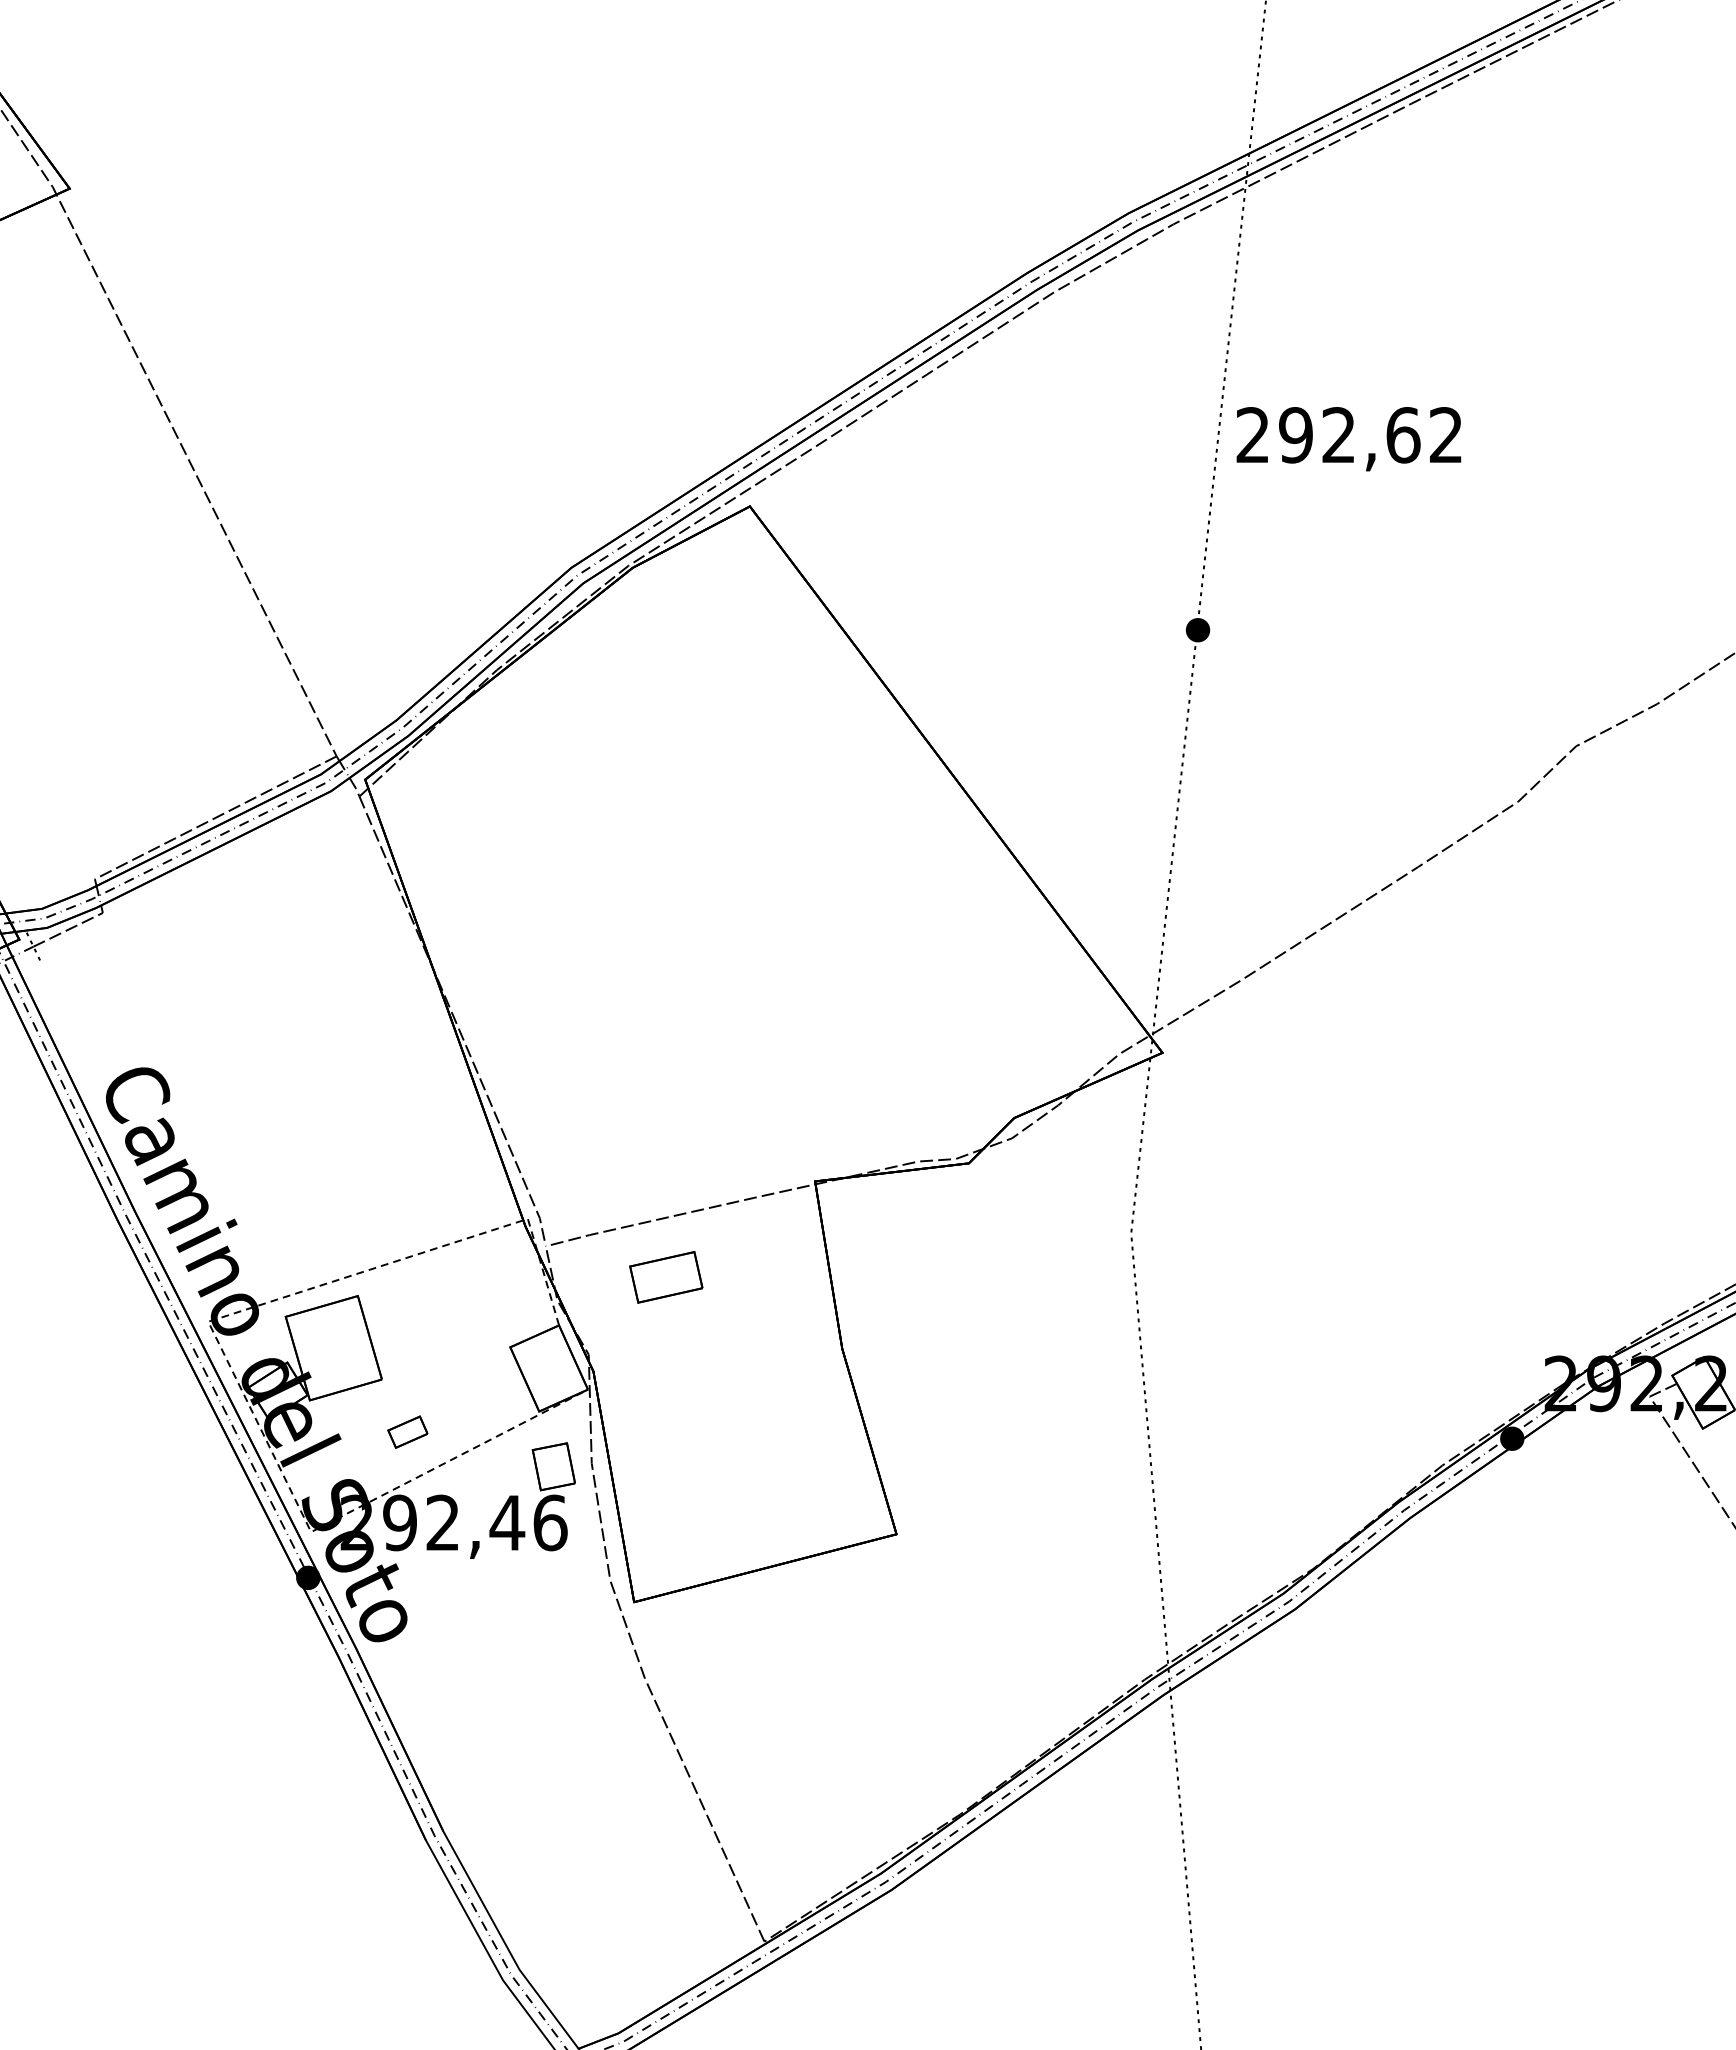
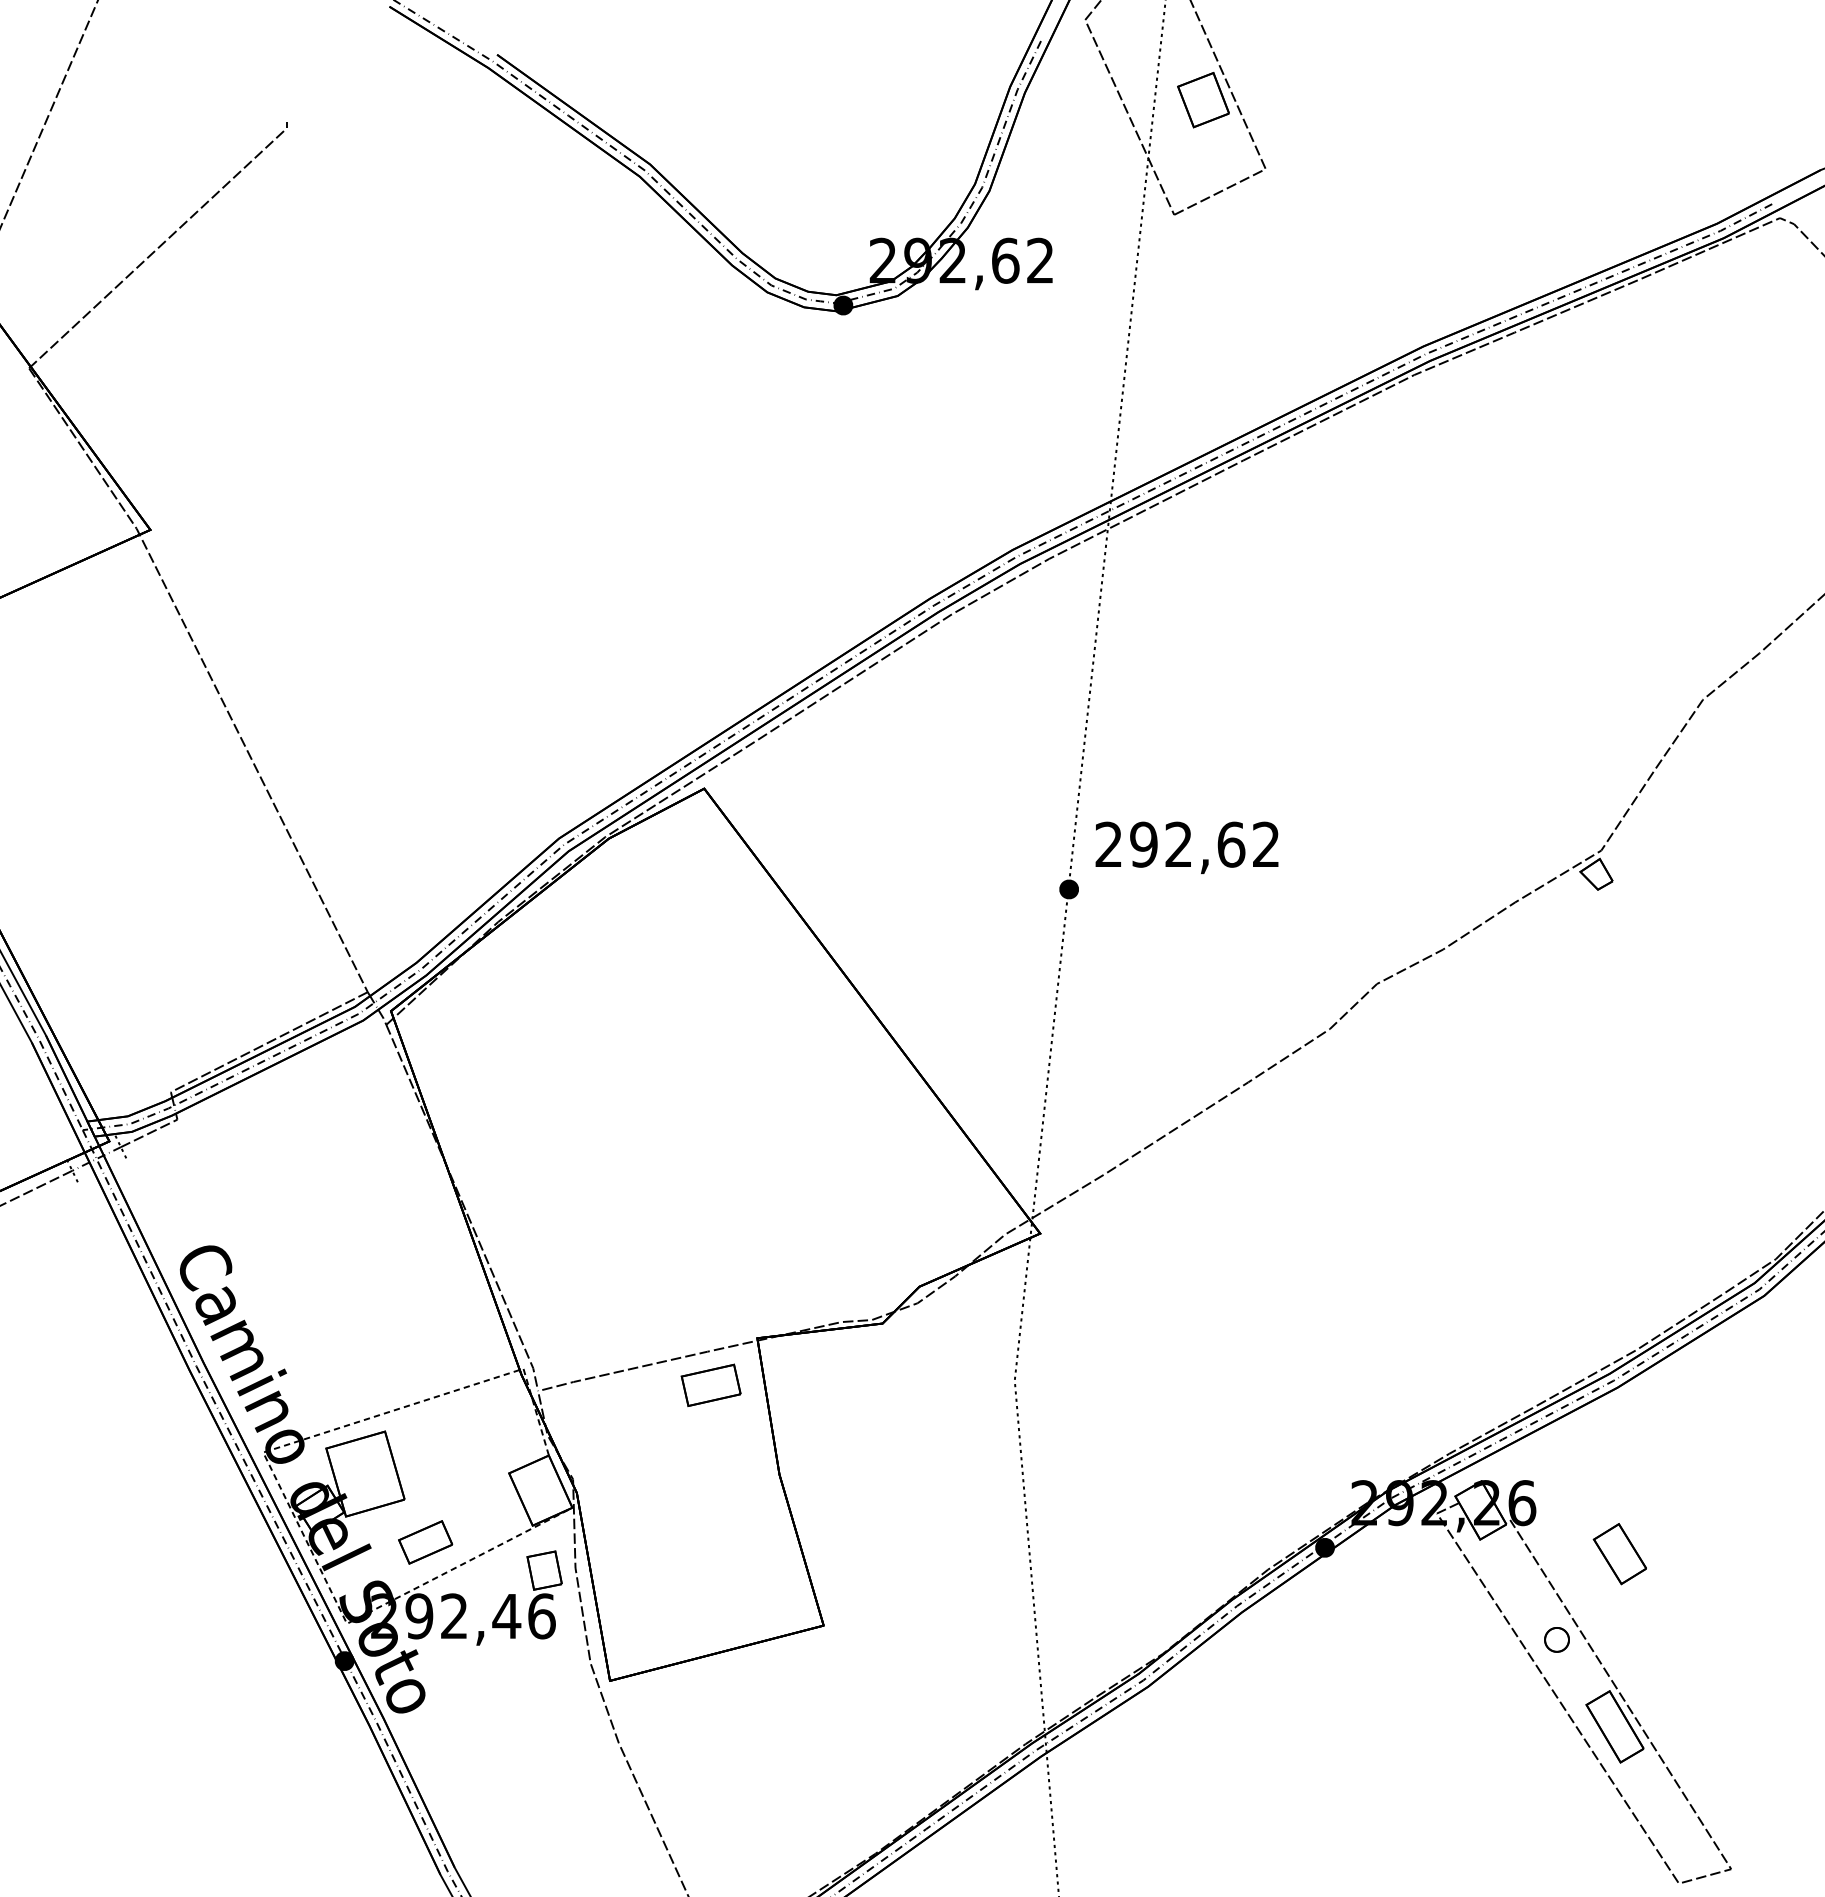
text: (1348, 438) -> (1186, 847), moved
part: (665, 1276) -> (710, 1384), moved
part: (407, 1432) -> (425, 1542), size x1.67

